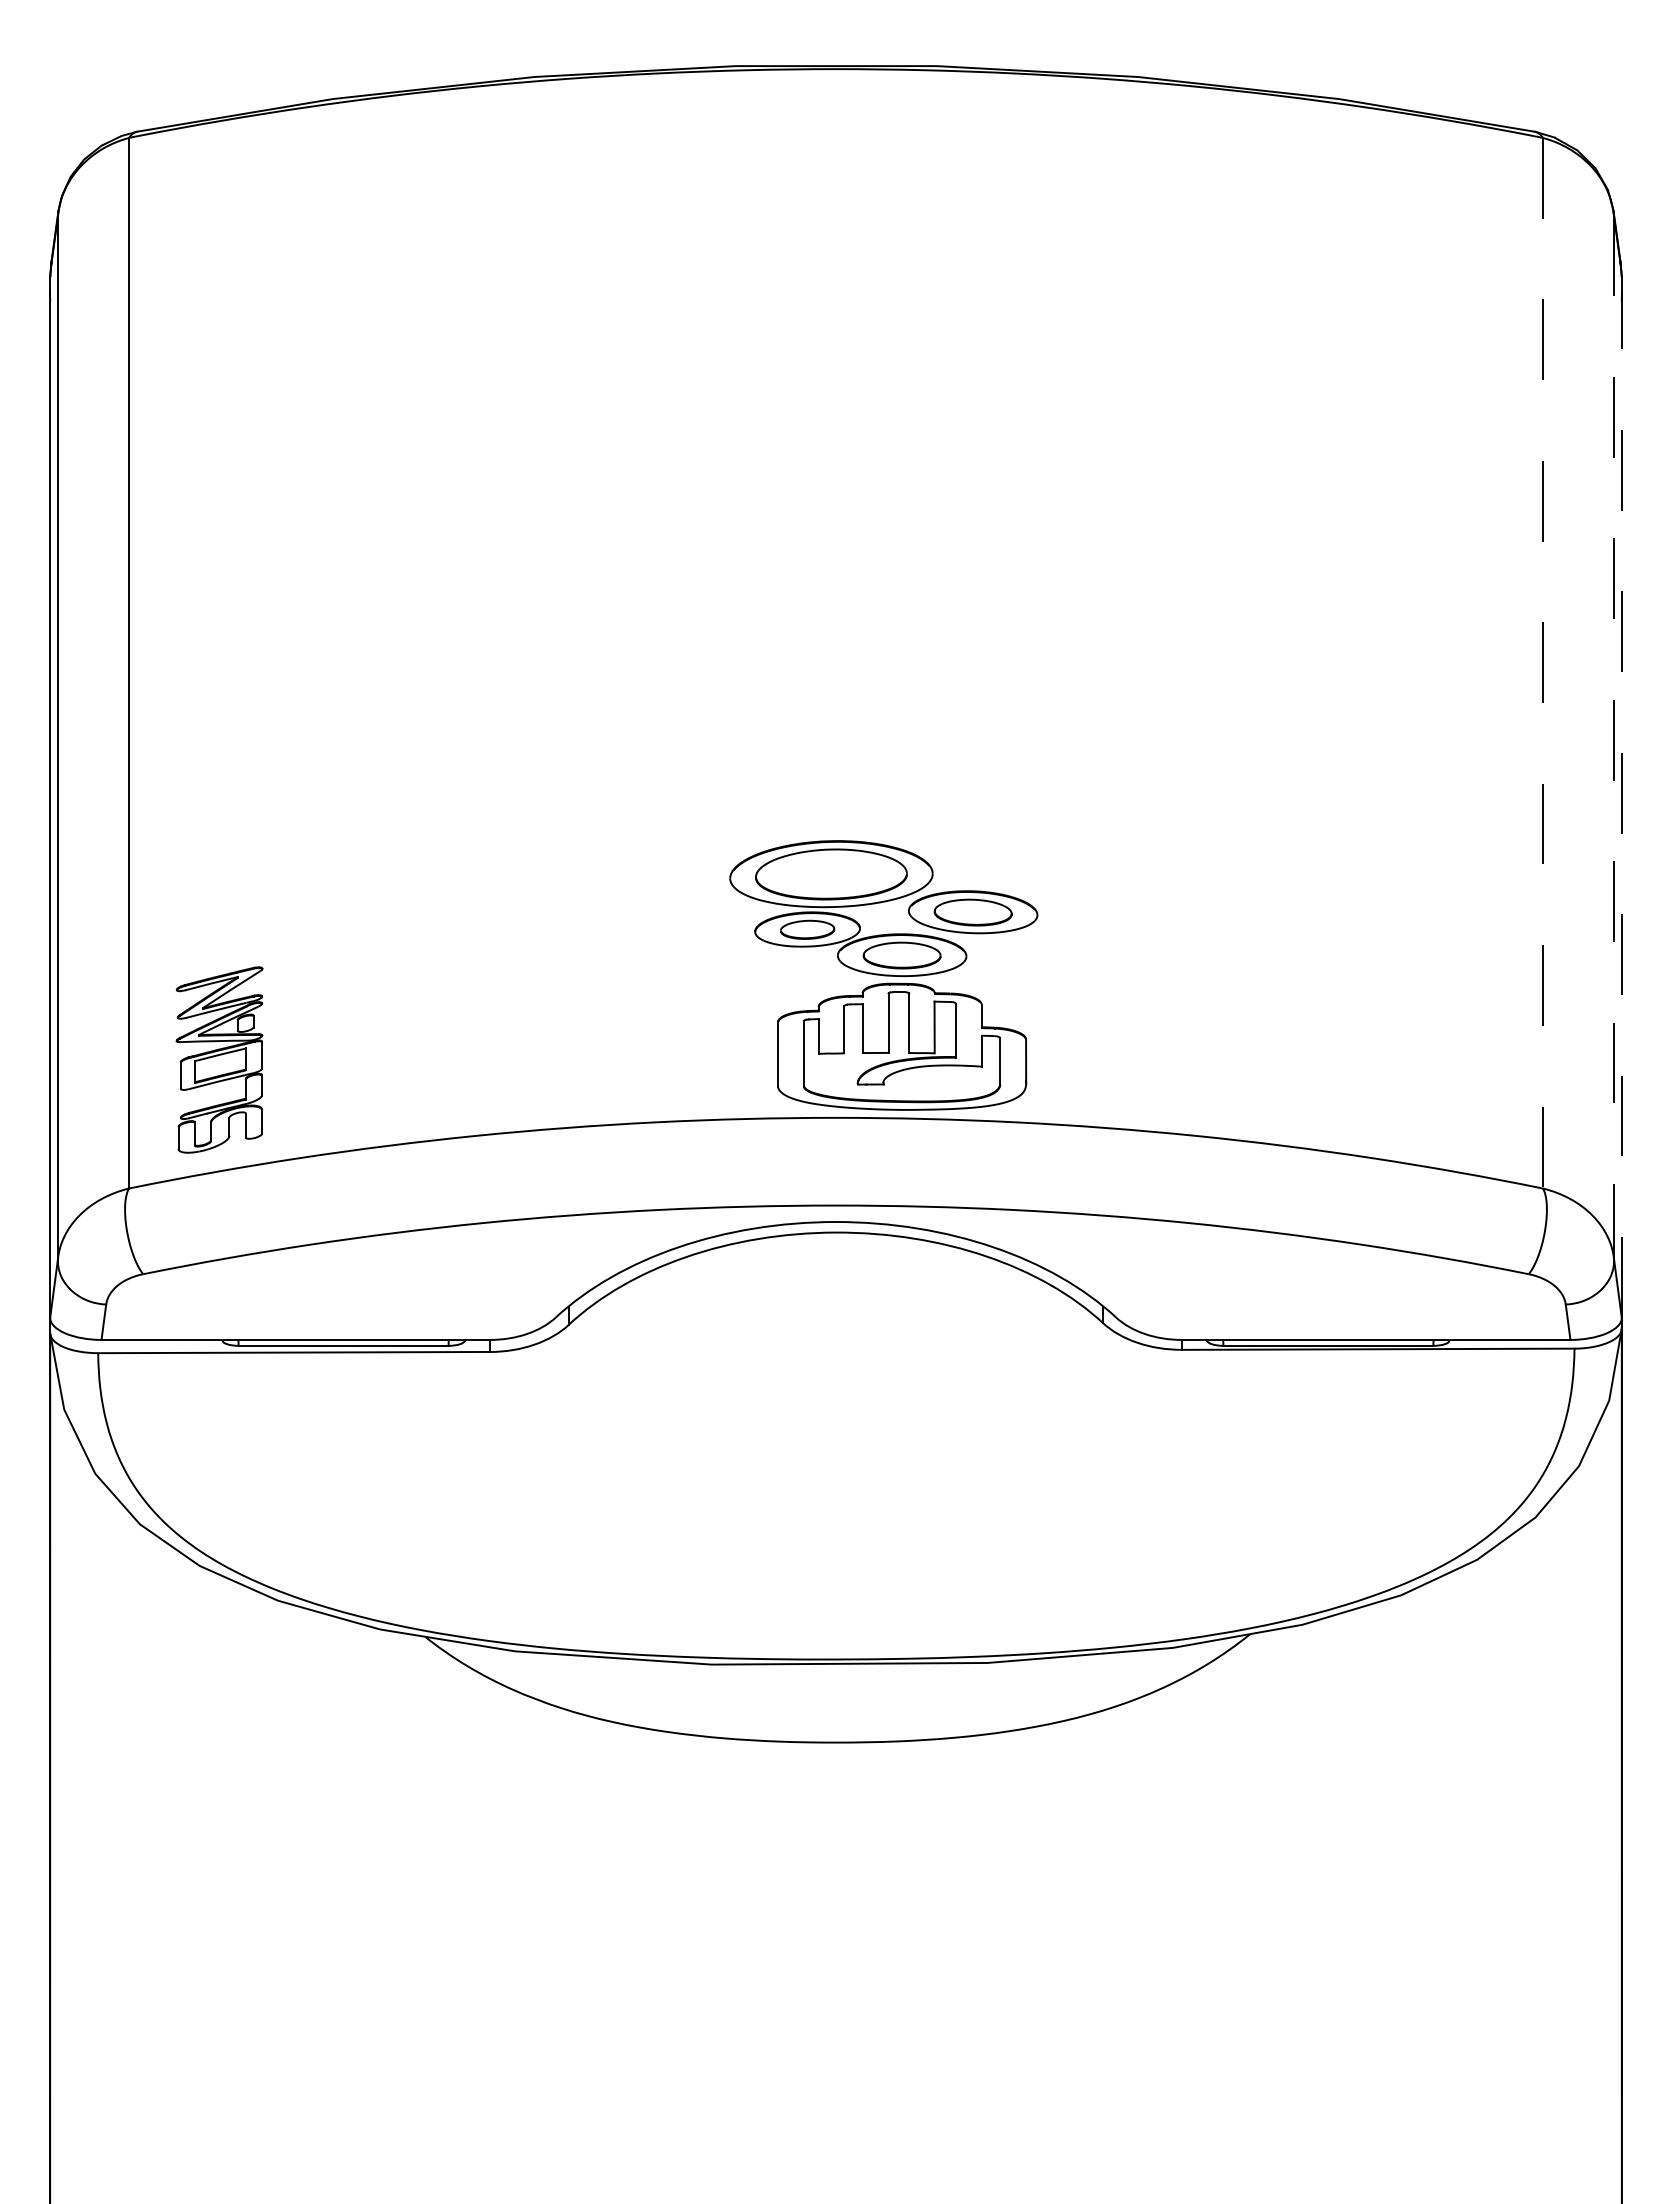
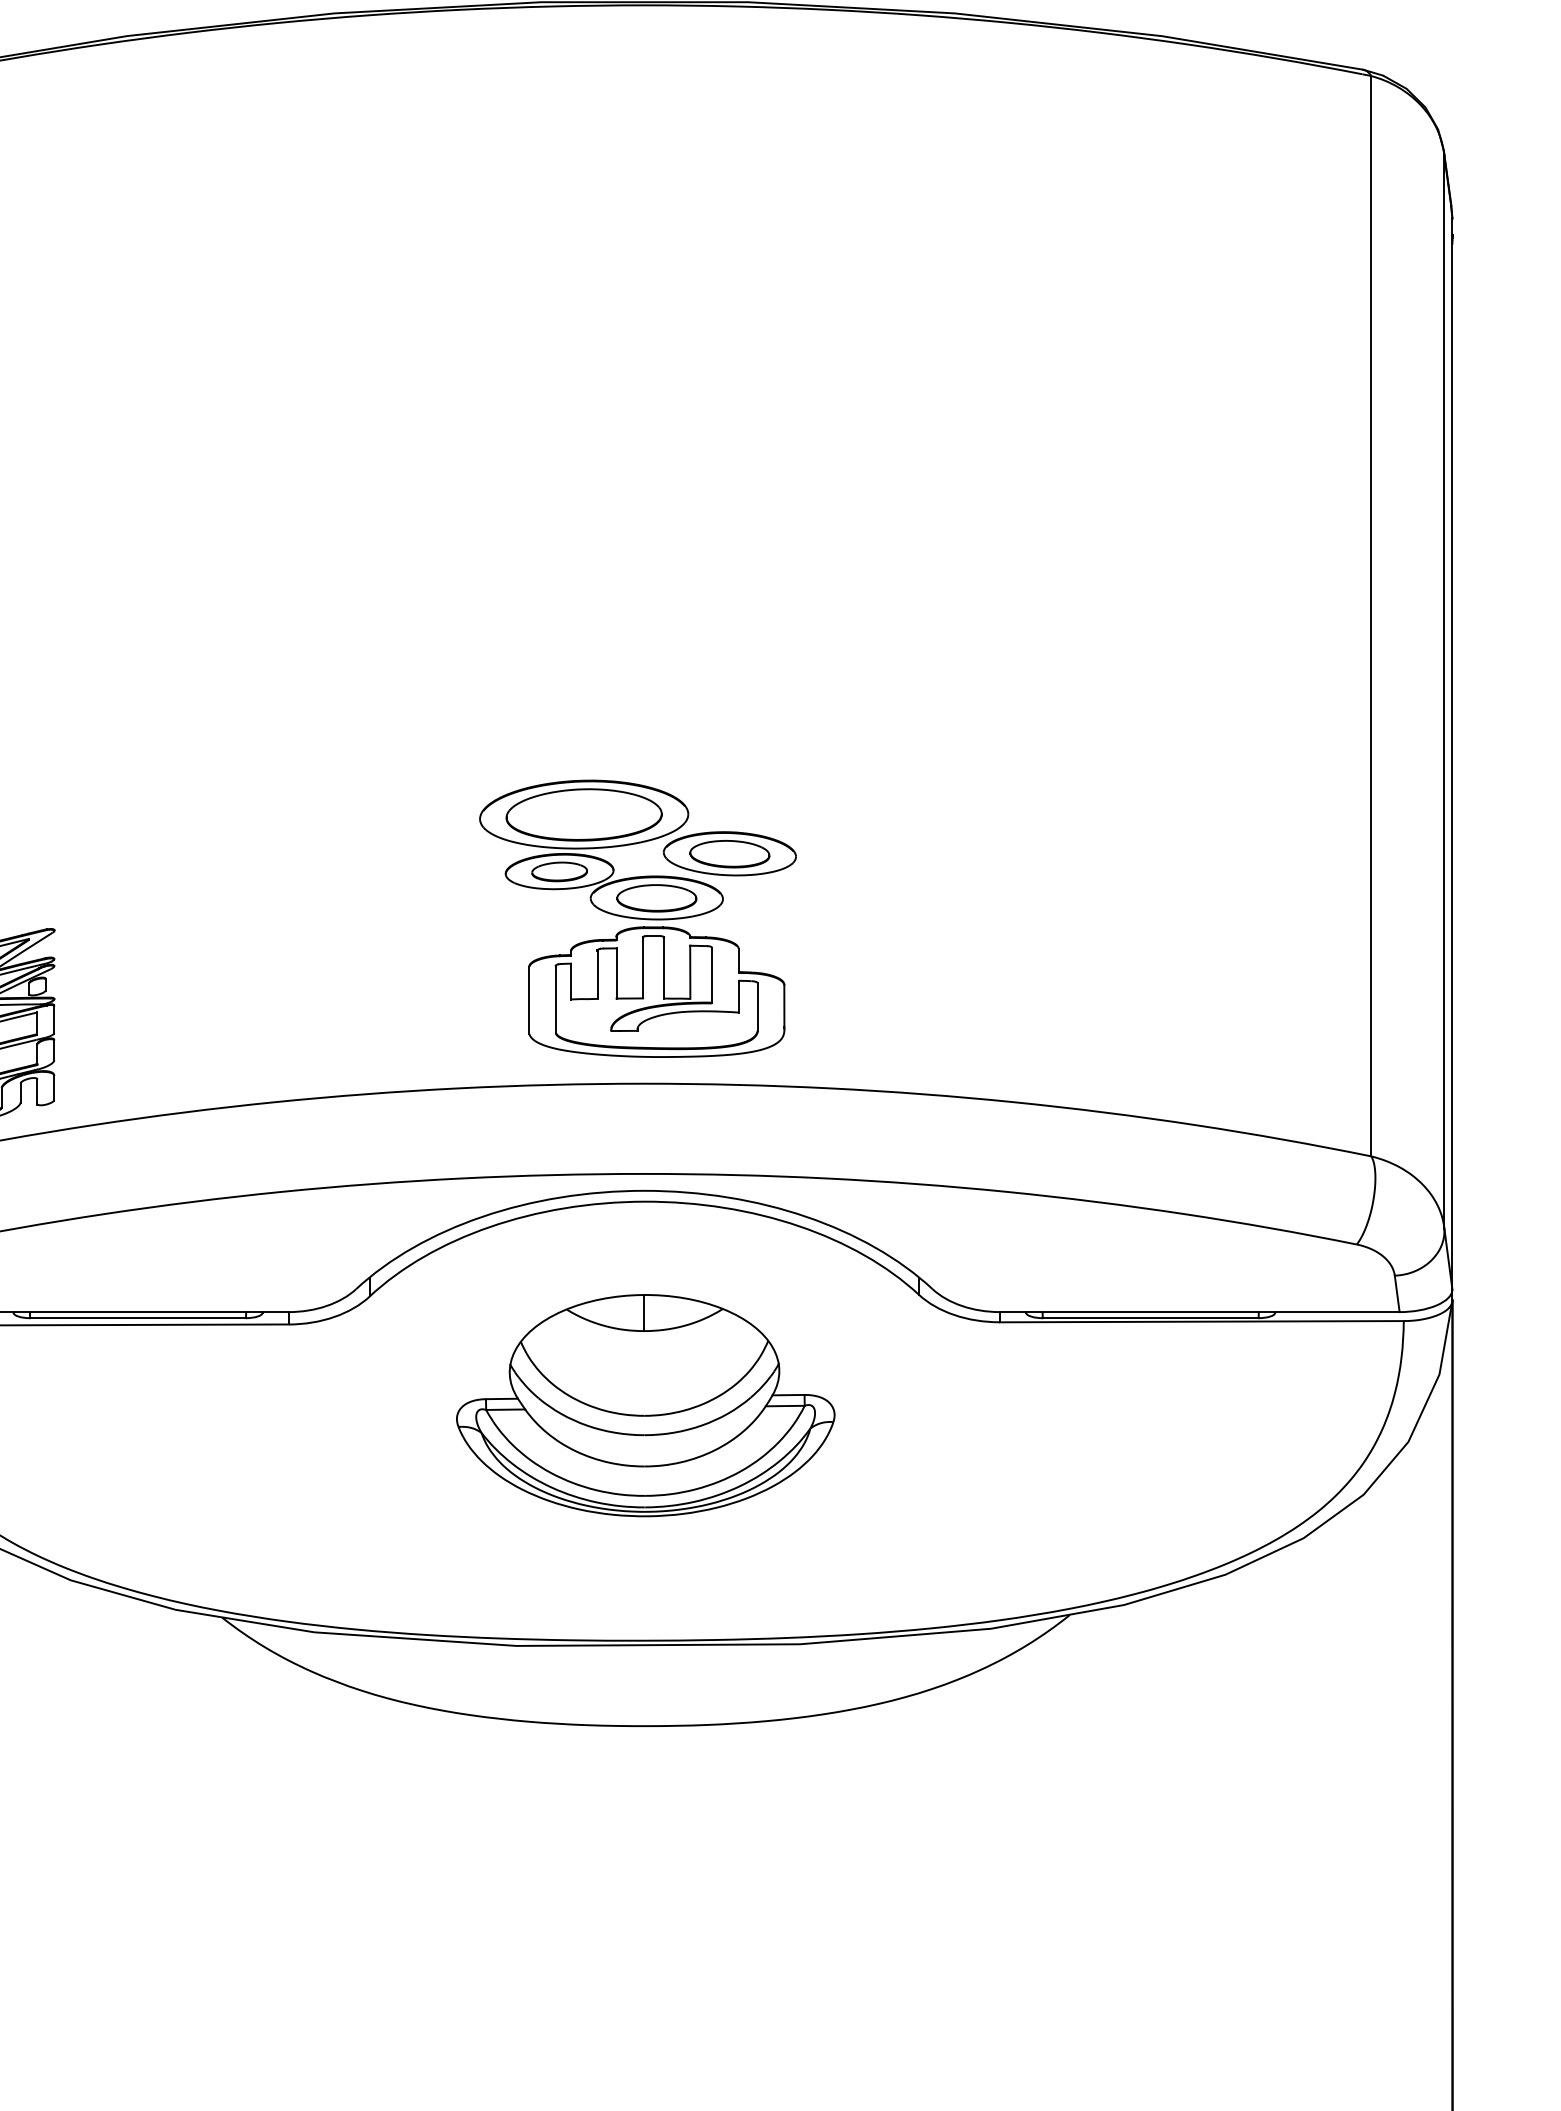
line: (1542, 663) -> (1370, 616), dashed -> solid
line: (1613, 737) -> (1443, 692), dashed -> solid
line: (1621, 797) -> (1452, 754), dashed -> solid
part: (883, 975) -> (637, 918), moved
part: (836, 1430) -> (644, 1405), added

